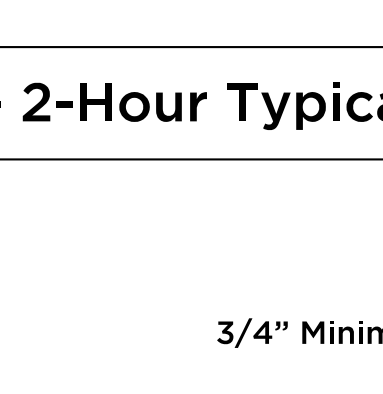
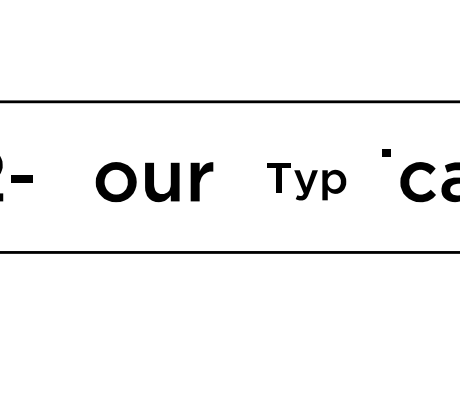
fill: (95, 102) -> (63, 176), removed
part: (276, 106) -> (306, 181), size x0.6
fill: (335, 106) -> (385, 181), removed

